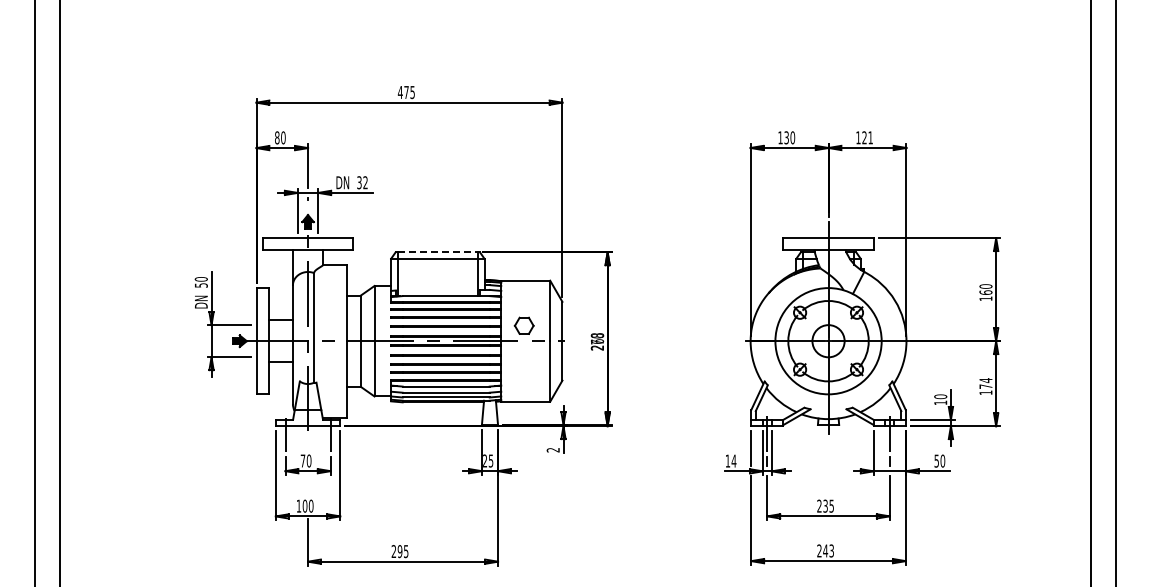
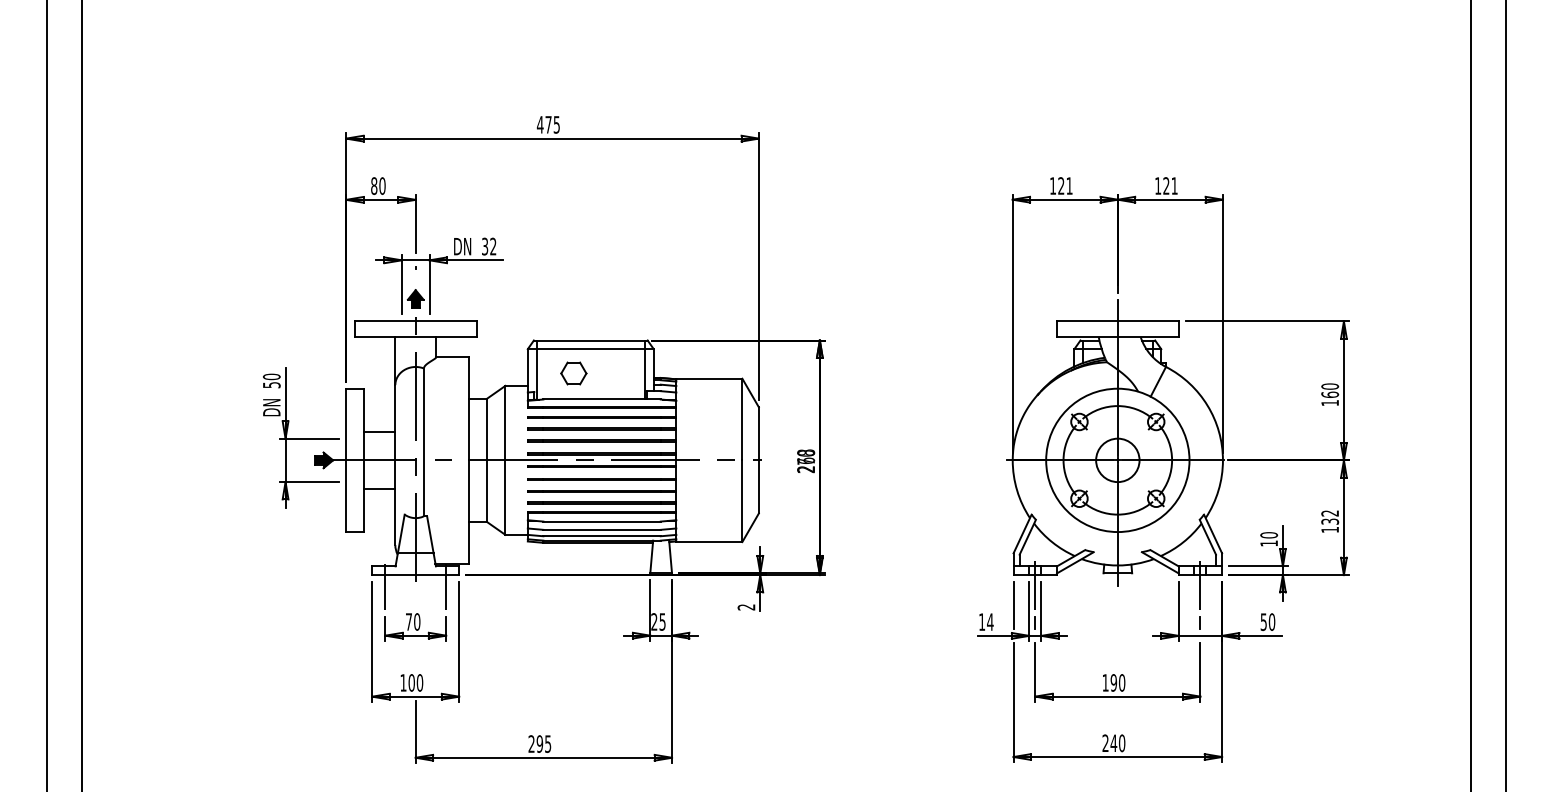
text: (789, 137) -> (1065, 185), 130 -> 121
line: (438, 252) -> (591, 340), dashed -> solid
part: (523, 325) -> (572, 373), moved
text: (985, 383) -> (1329, 517), 174 -> 132
text: (825, 505) -> (1113, 681), 235 -> 190
text: (831, 550) -> (1121, 742), 243 -> 240

